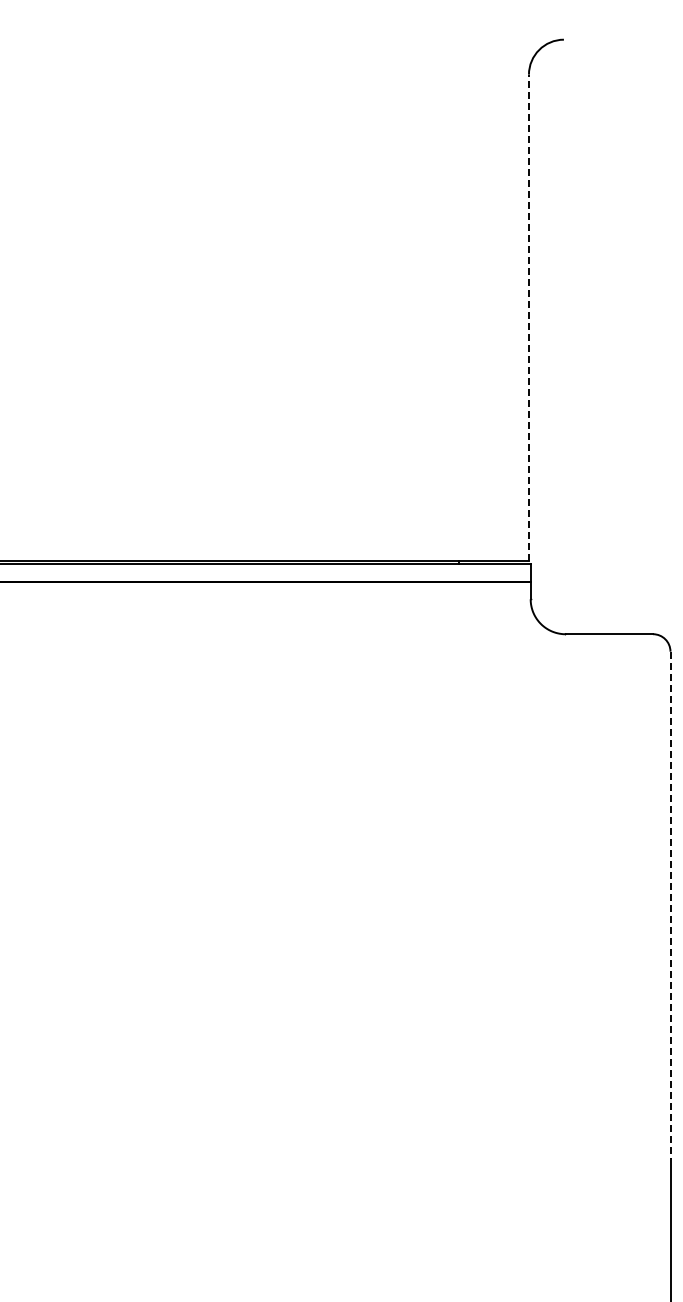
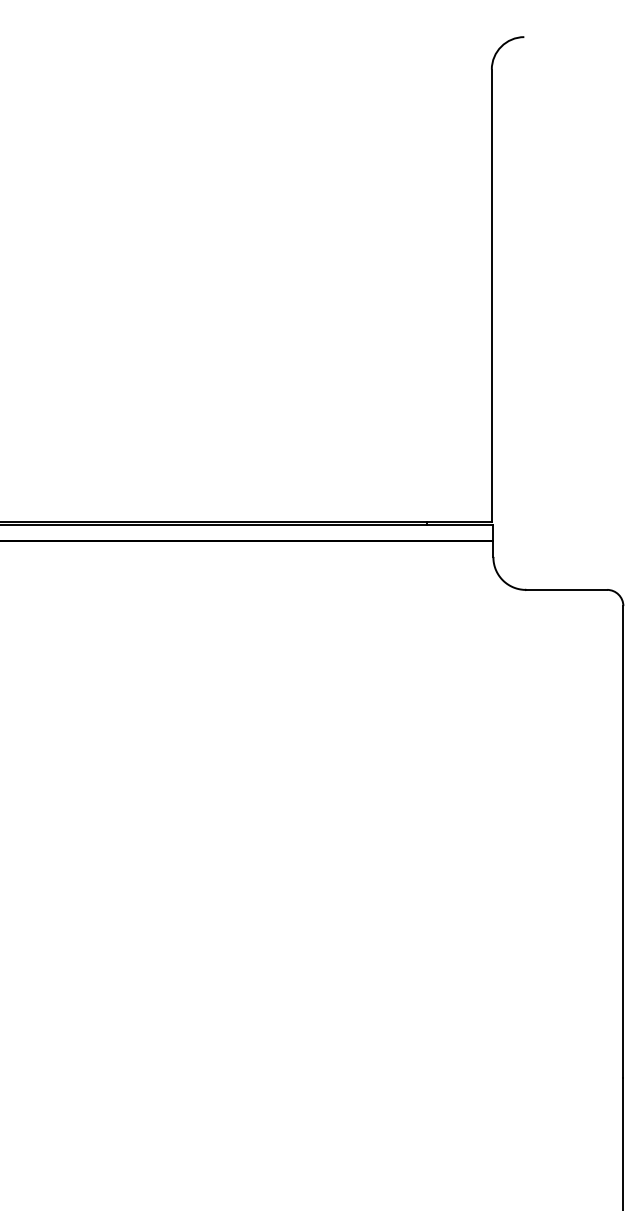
line: (528, 317) -> (491, 295), dashed -> solid
line: (670, 905) -> (623, 842), dashed -> solid

